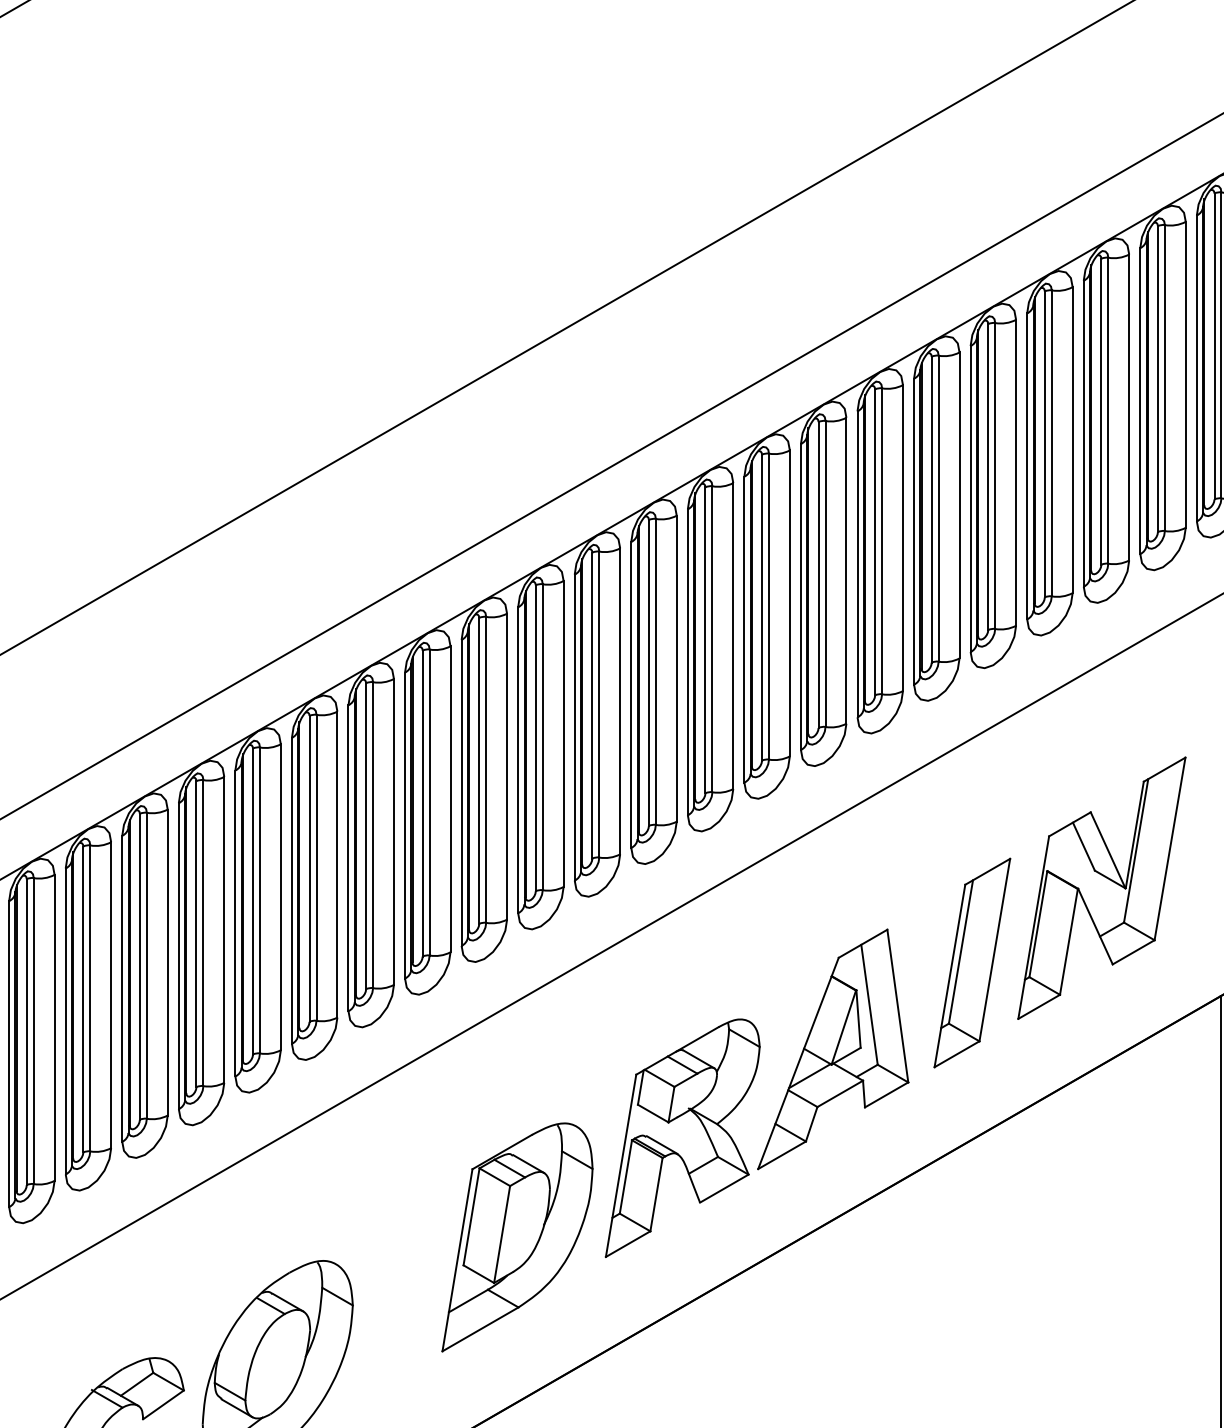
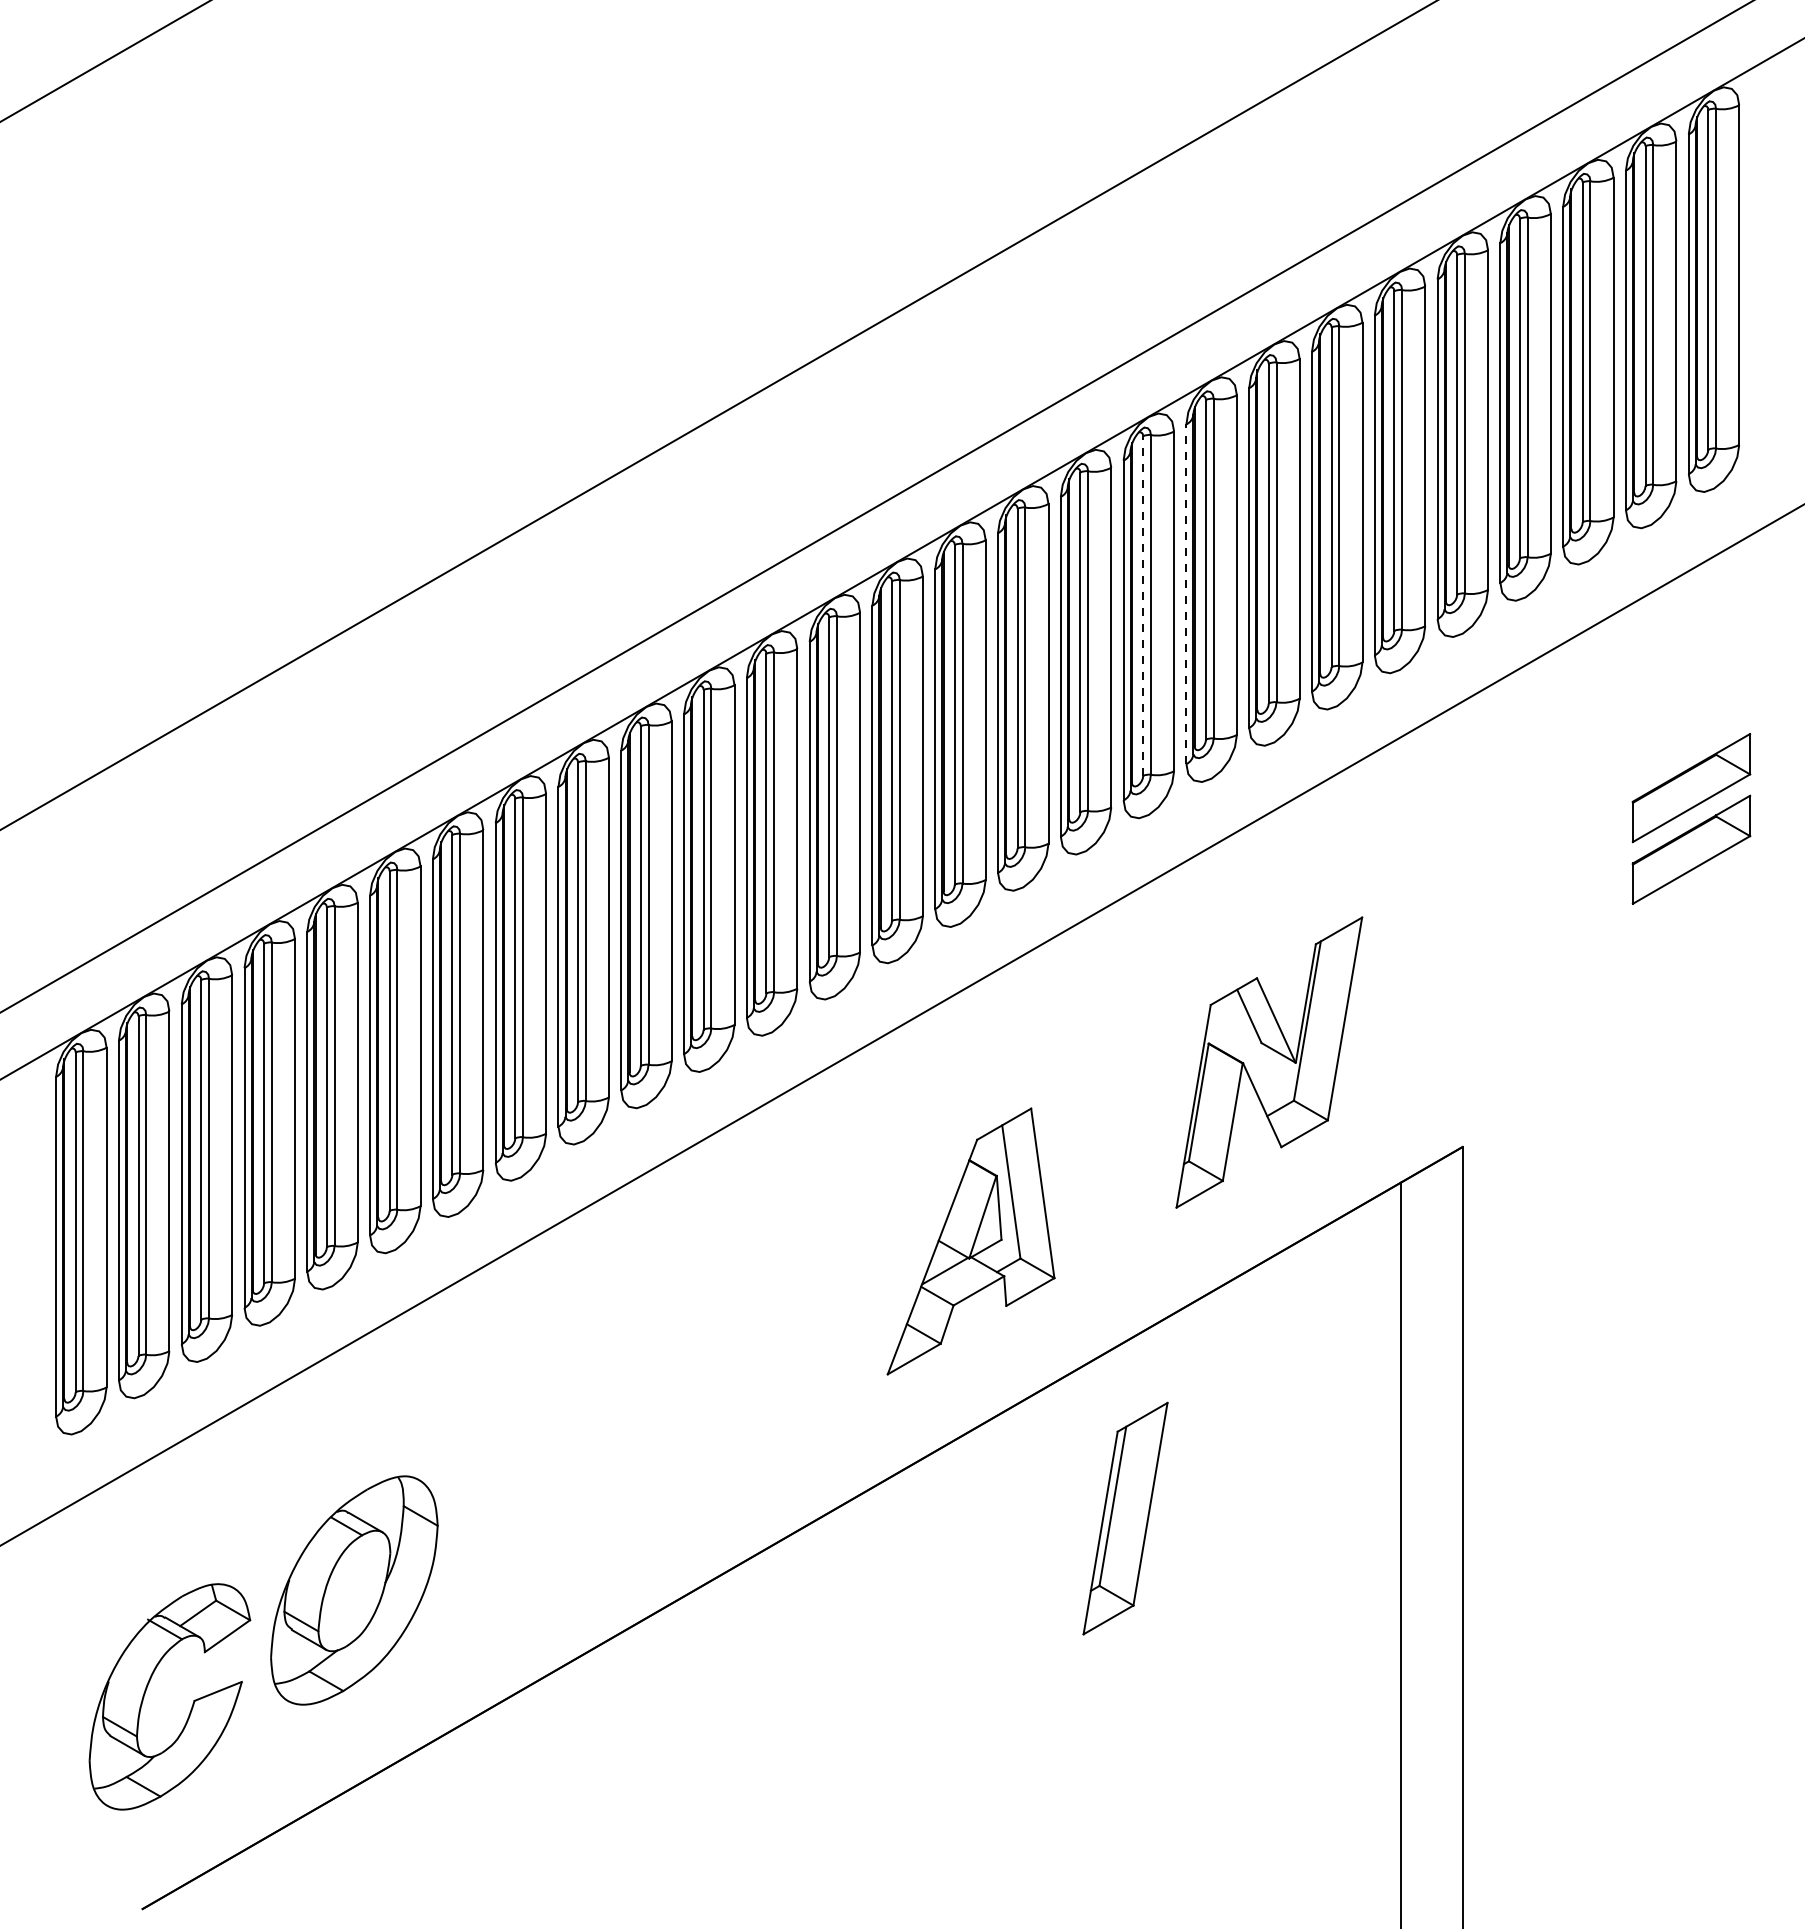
line: (1027, 466) -> (1186, 594), solid -> dashed
line: (988, 477) -> (1143, 606), solid -> dashed
part: (972, 962) -> (1125, 1518), moved
part: (682, 1137) -> (803, 1339), removed
part: (517, 1236) -> (620, 1449), removed

